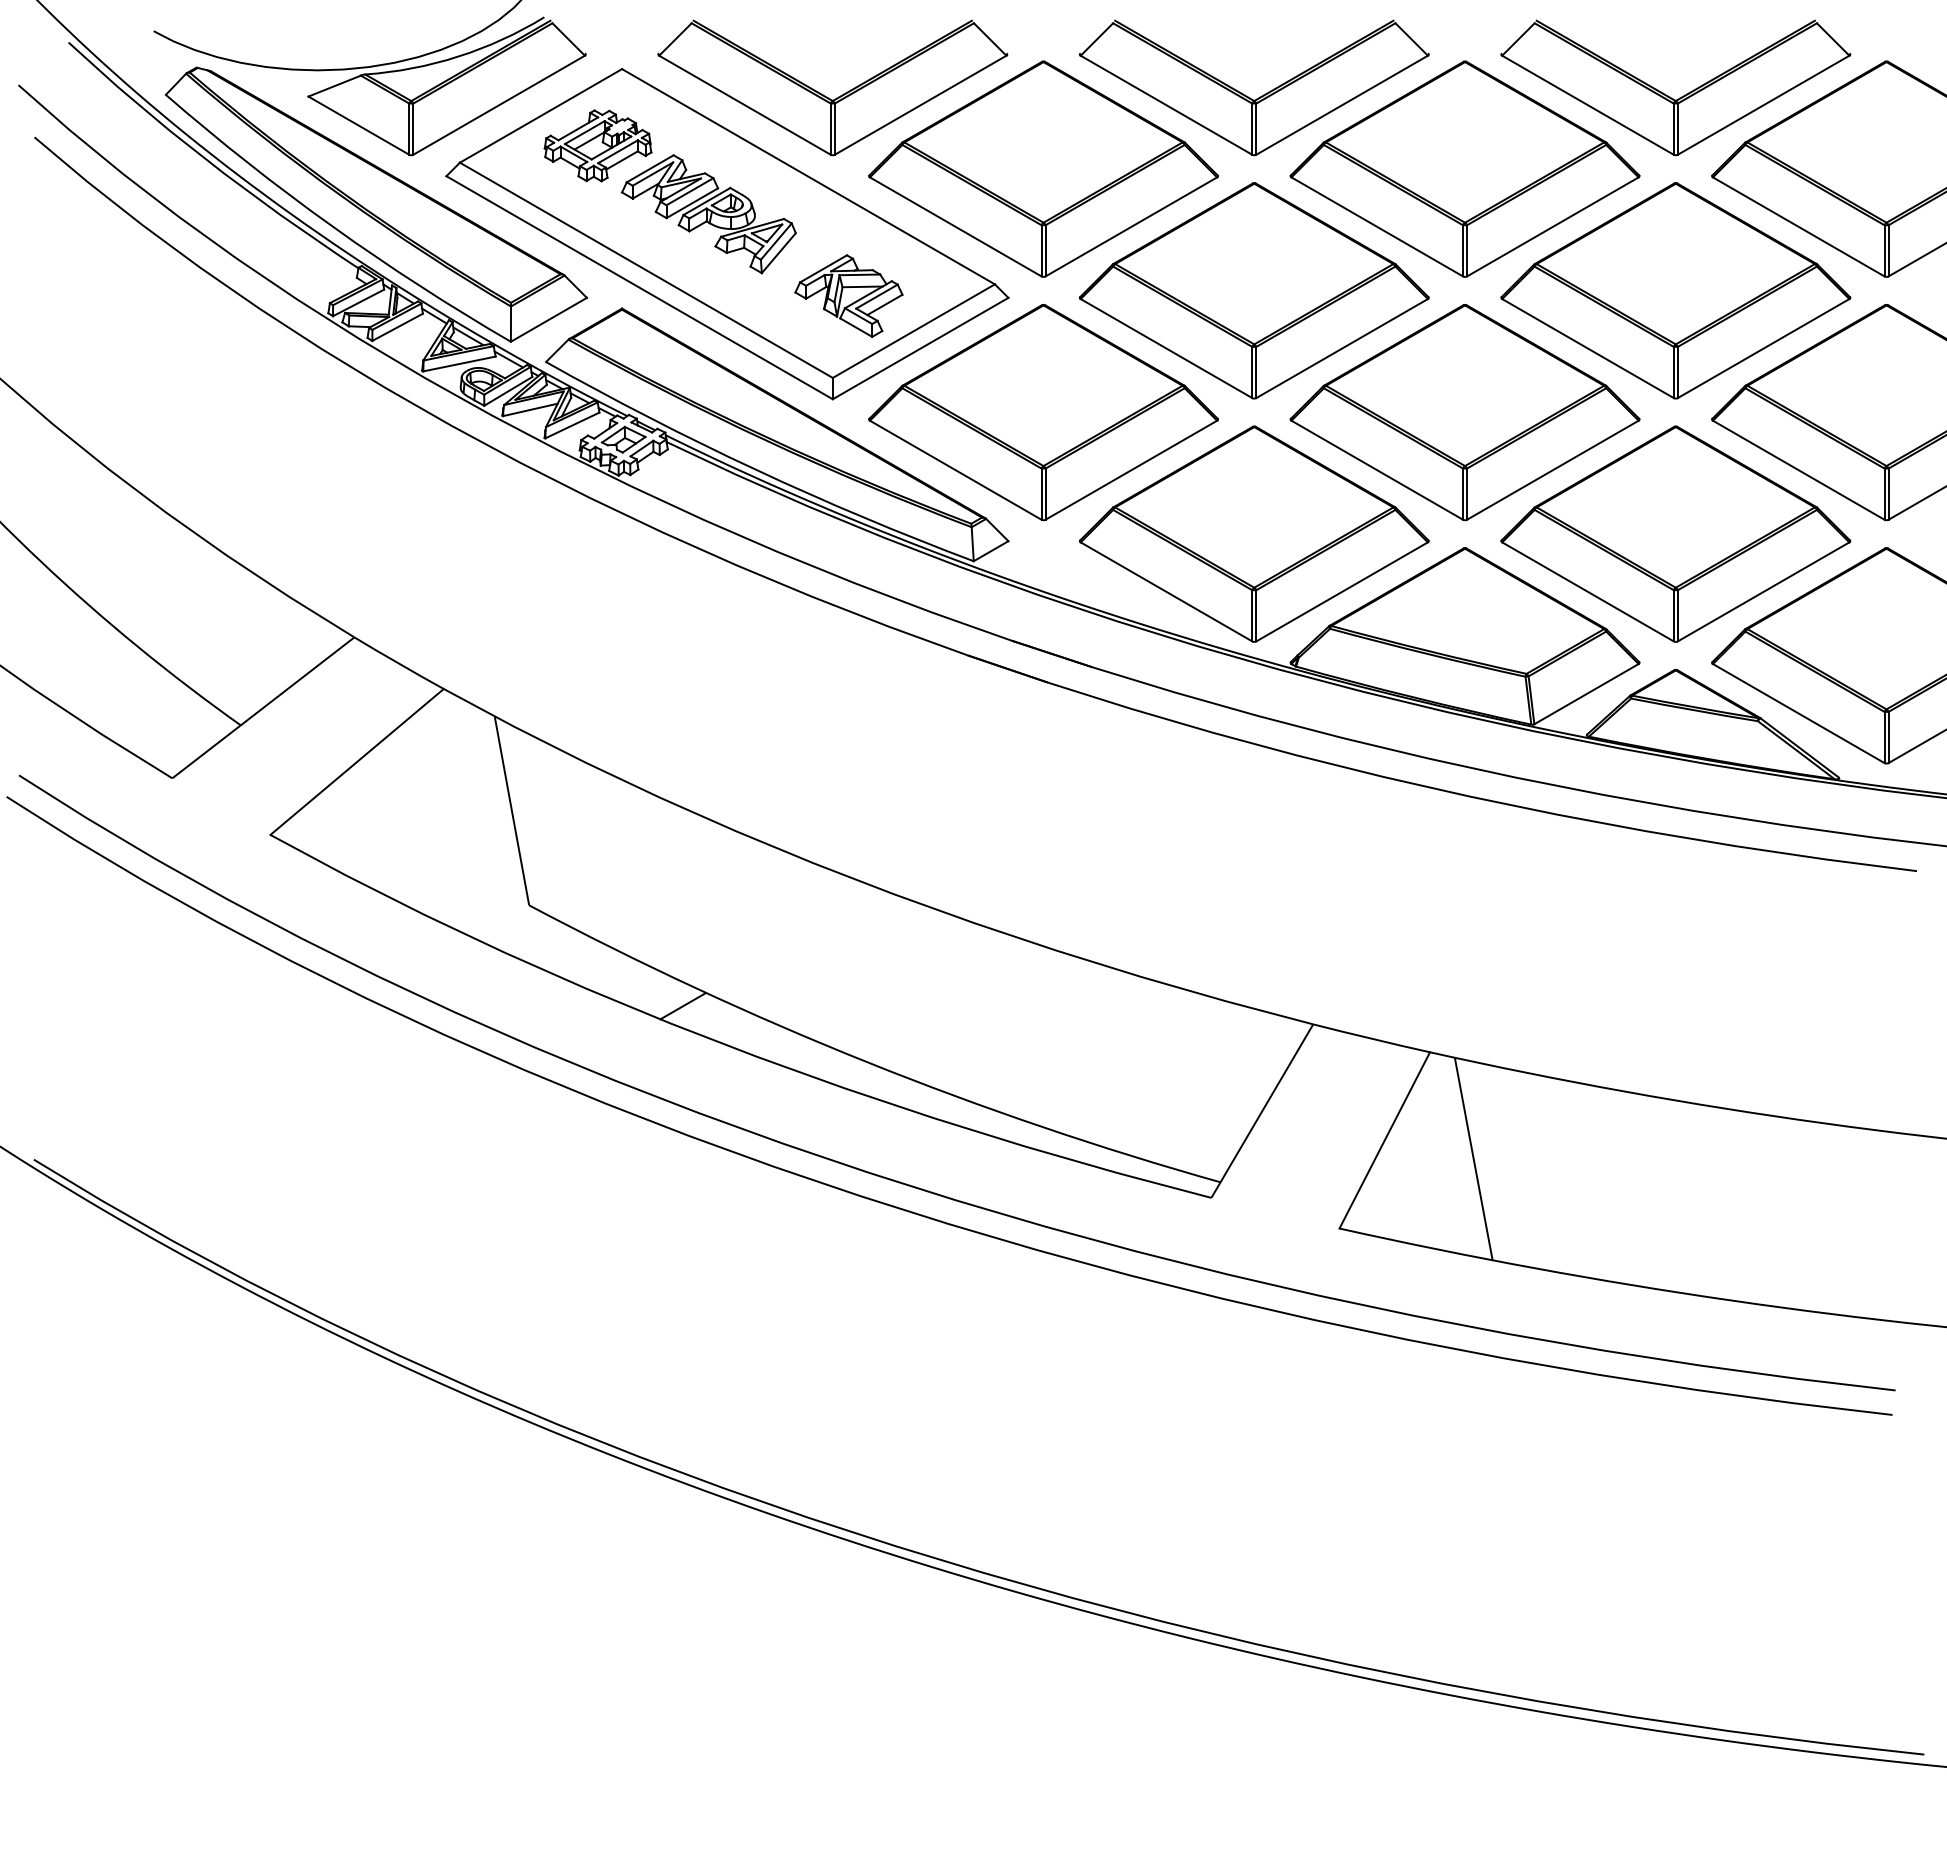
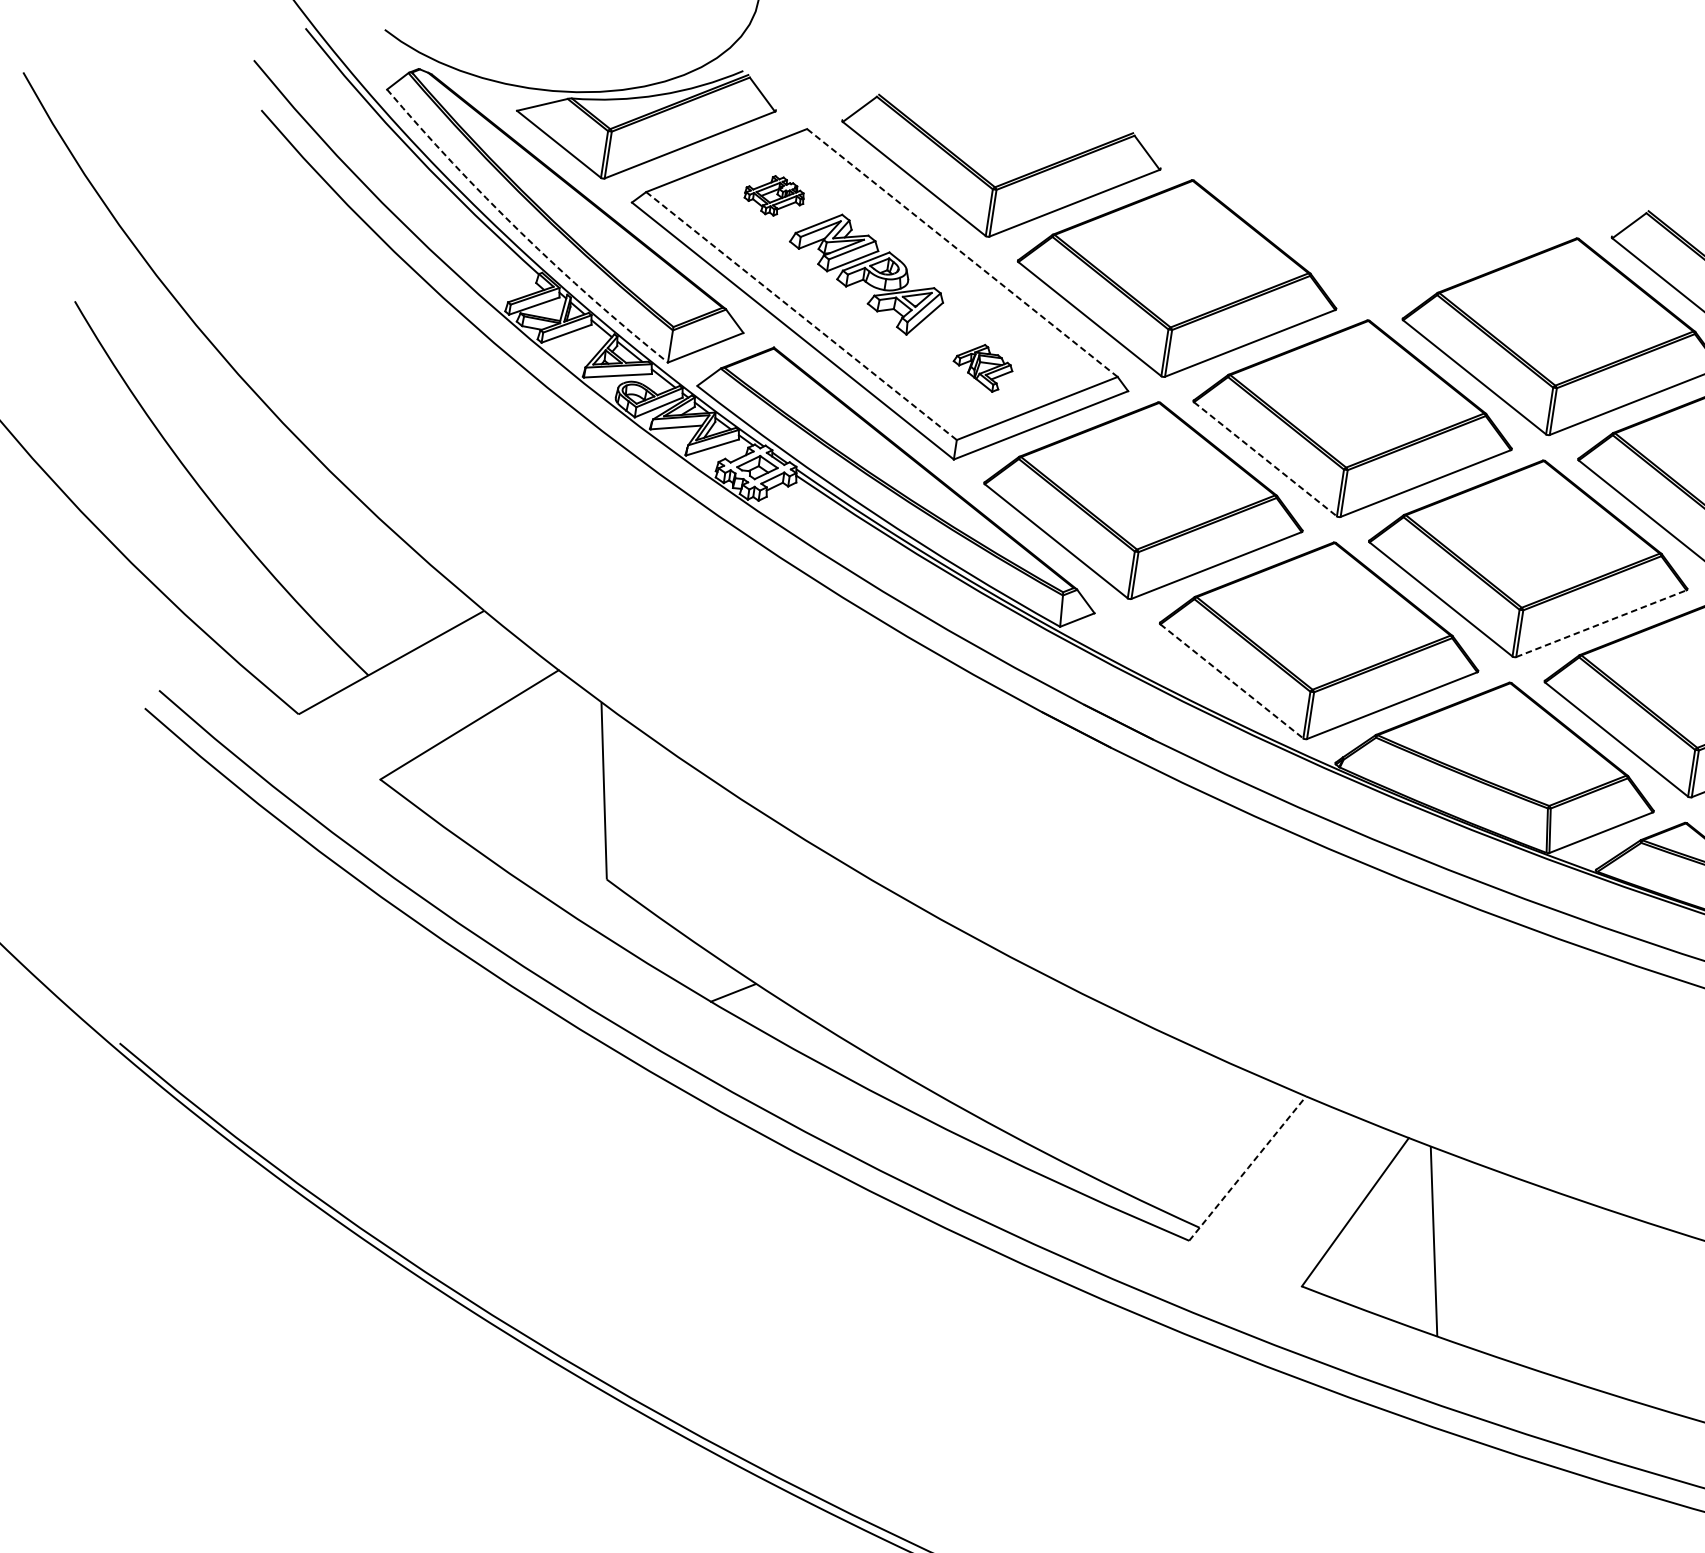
part: (1261, 95) -> (1387, 241), removed
part: (597, 145) -> (774, 195), size x0.6
line: (808, 176) -> (962, 252), solid -> dashed
arc: (332, 226) -> (521, 232), solid -> dashed
line: (646, 270) -> (801, 316), solid -> dashed
part: (848, 295) -> (982, 366), size x0.6
line: (1166, 348) -> (1265, 459), solid -> dashed
line: (1553, 469) -> (1602, 623), solid -> dashed
line: (1166, 592) -> (1231, 681), solid -> dashed
line: (1262, 1110) -> (1247, 1168), solid -> dashed

